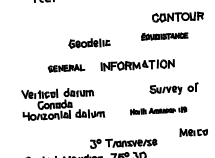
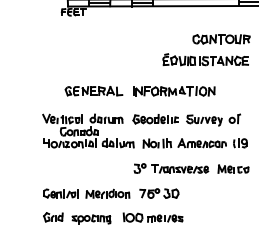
part: (164, 35) -> (205, 59), size x1.67
part: (89, 43) -> (155, 119), moved
part: (66, 68) -> (93, 91), size x1.43
part: (158, 110) -> (194, 143), size x1.67
part: (123, 142) -> (171, 168), moved

